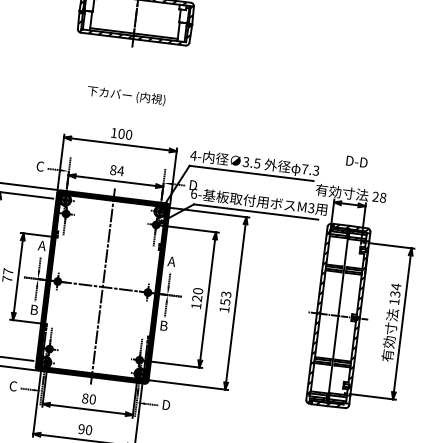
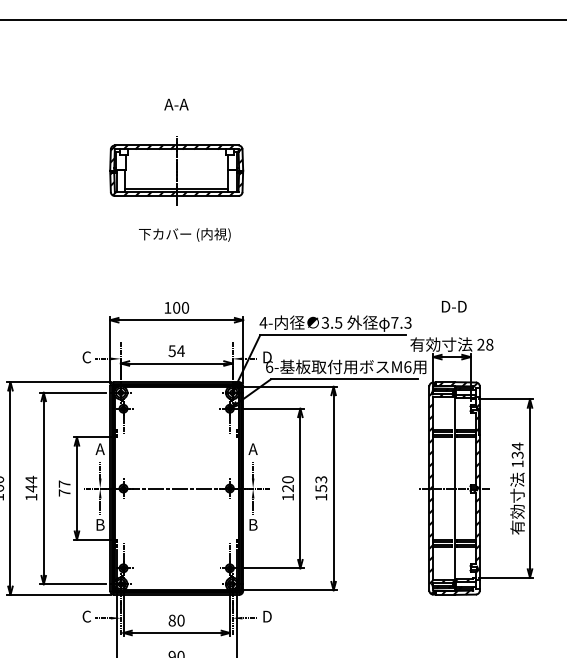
text: (126, 95) -> (184, 234), moved
text: (112, 169) -> (171, 350), 84 -> 54
text: (311, 207) -> (407, 366), M3 -> M6
line: (102, 287) -> (176, 488), removed

